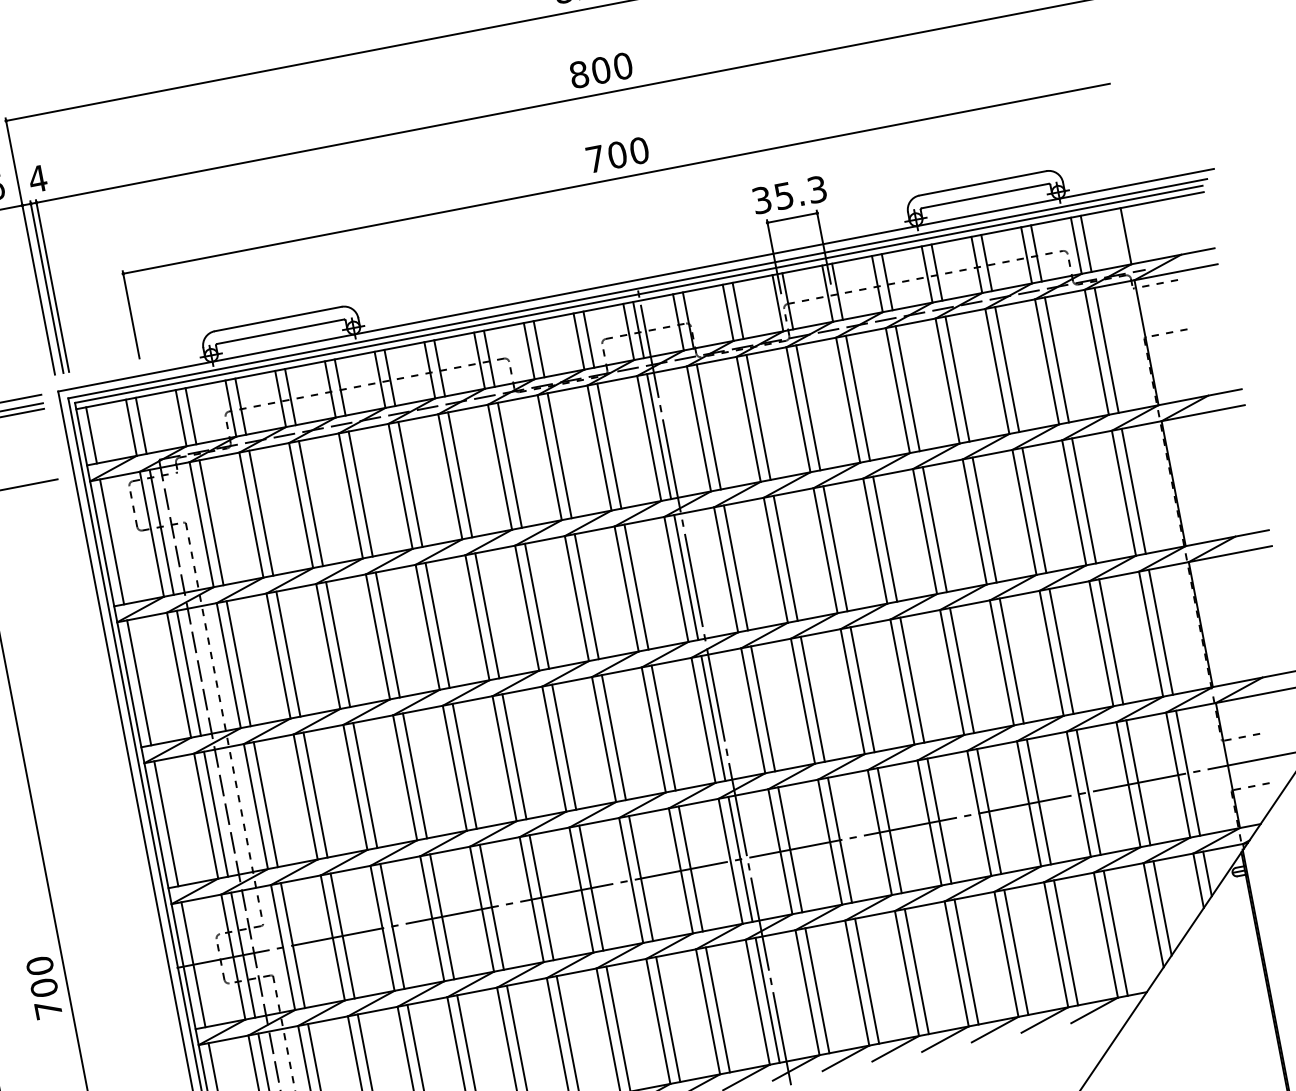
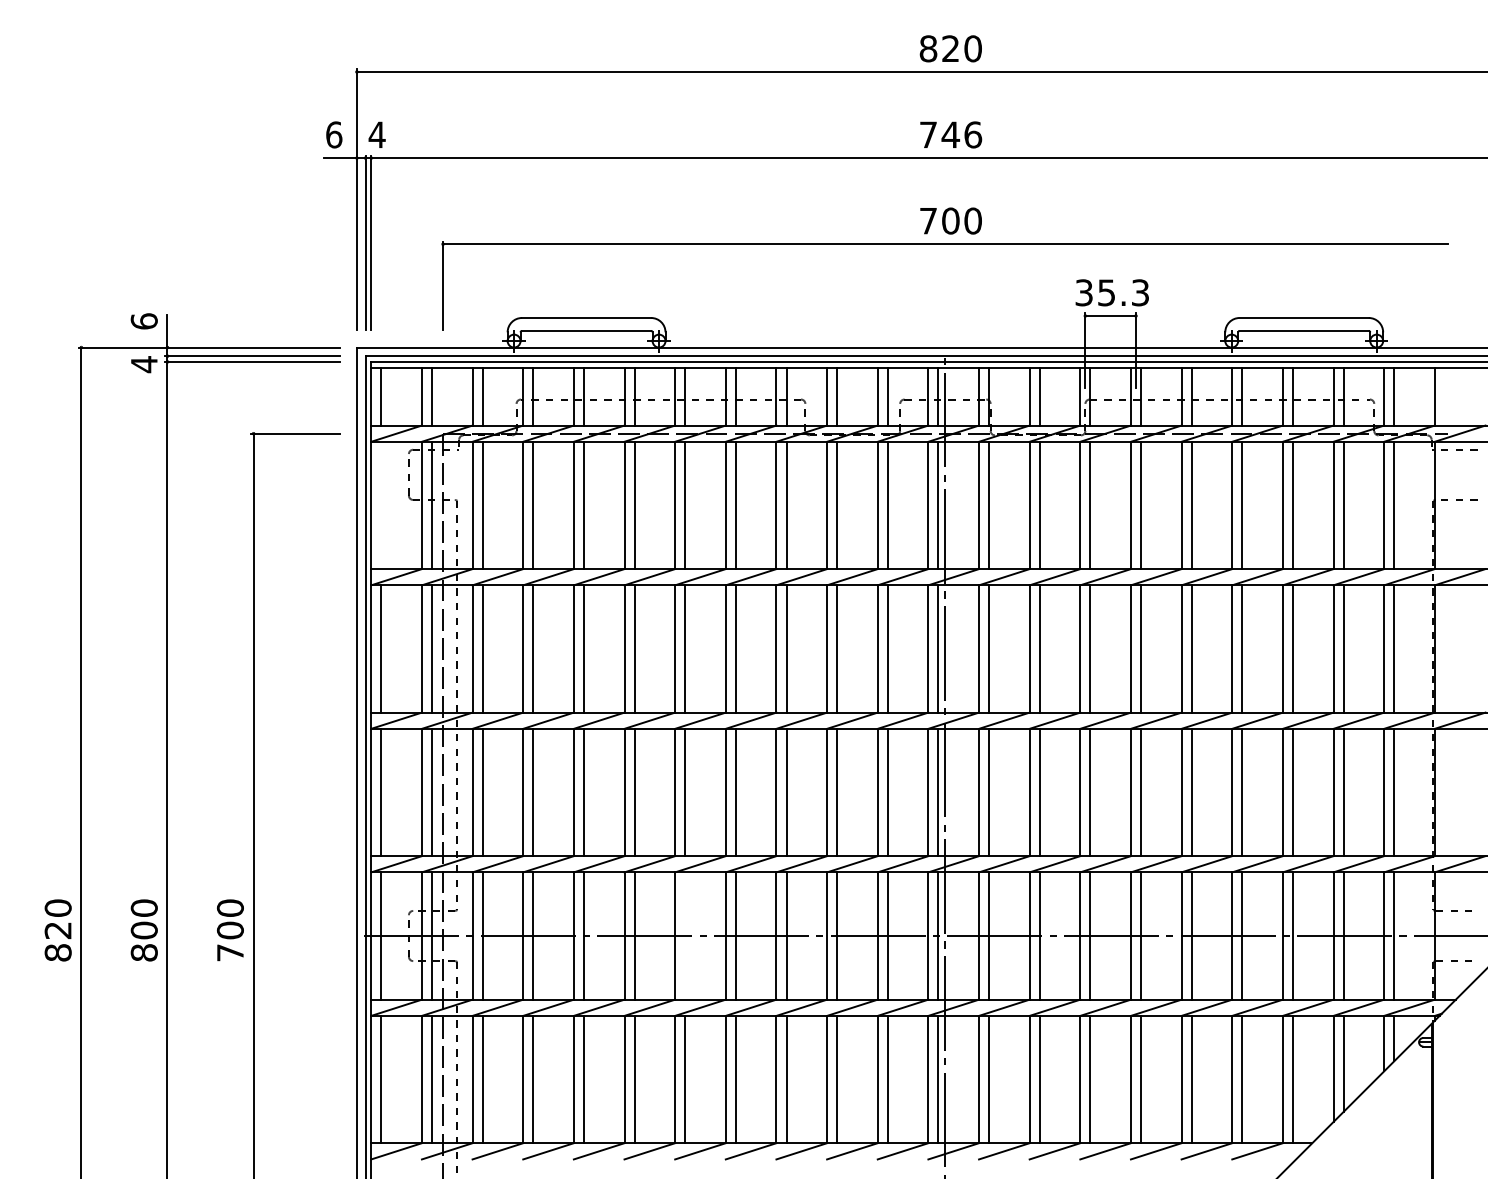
text: (600, 70) -> (950, 134), 800 -> 746
line: (112, 541) -> (381, 505), removed
line: (492, 906) -> (685, 935), removed

